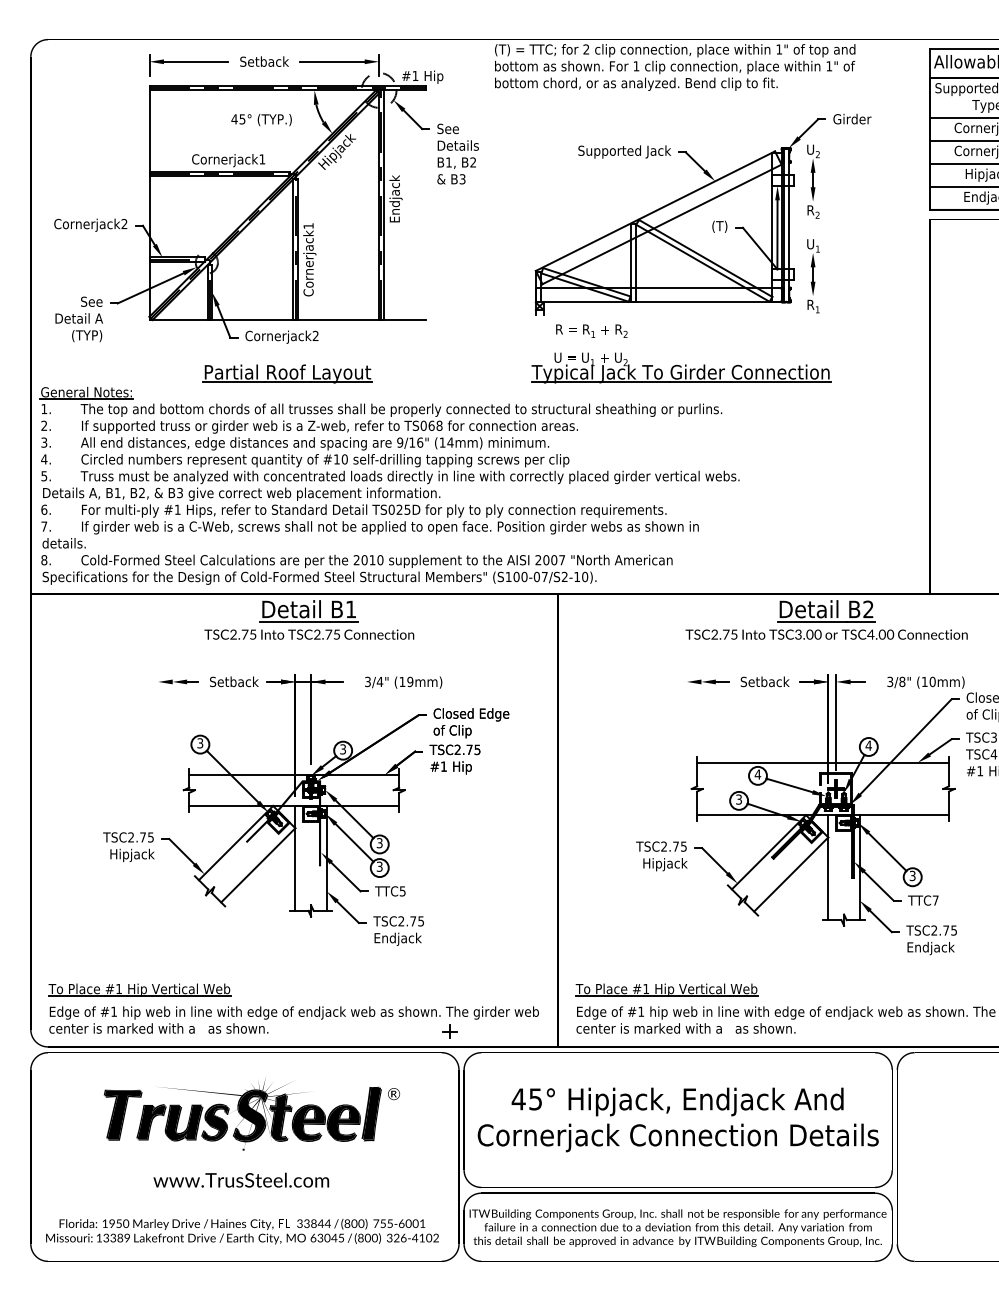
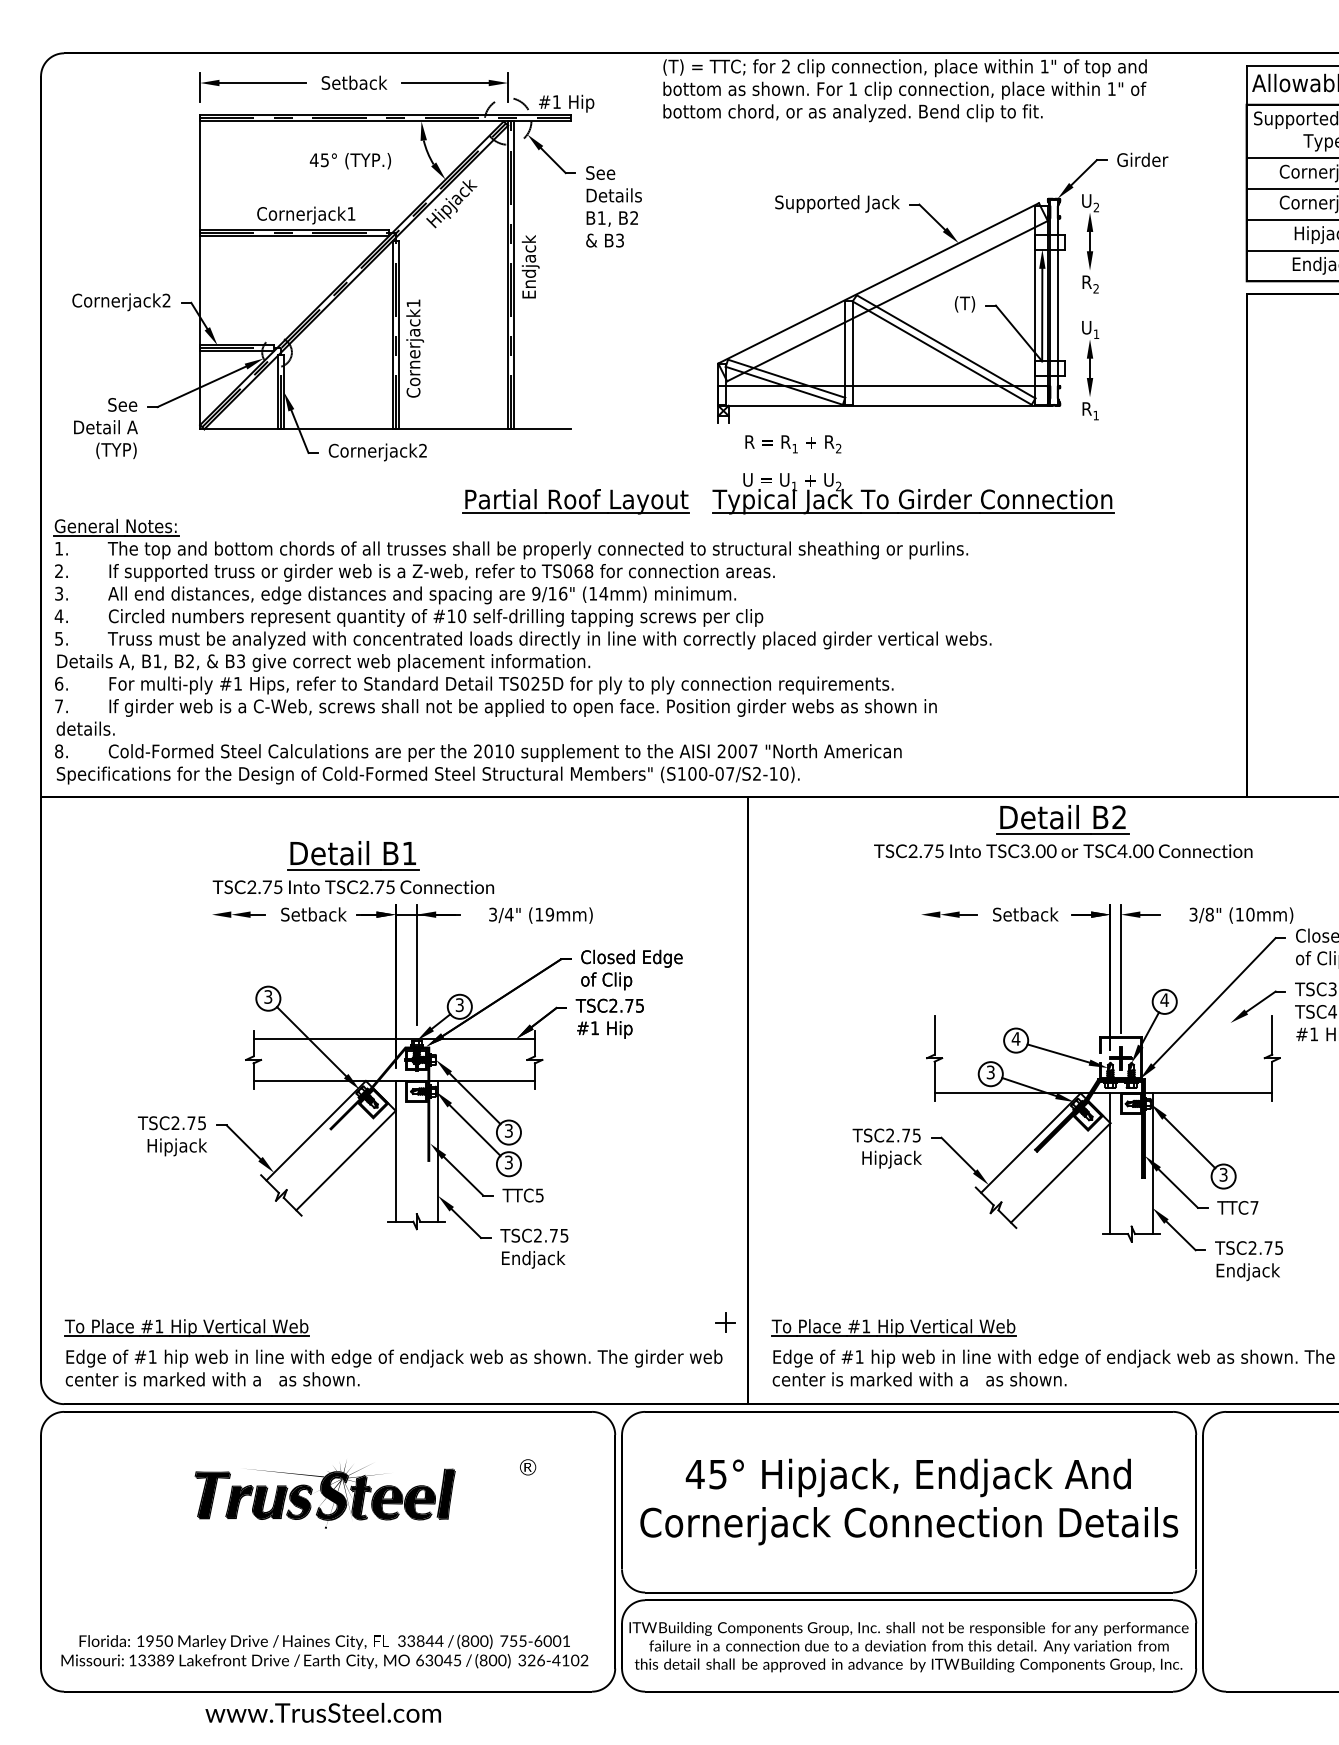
part: (286, 373) -> (575, 501), moved
part: (309, 619) -> (353, 867), moved
part: (826, 619) -> (1063, 831), moved
line: (823, 763) -> (1103, 1023), removed
part: (450, 1031) -> (725, 1322), moved
part: (242, 1114) -> (324, 1494), size x0.7
text: (240, 1179) -> (322, 1712), moved

